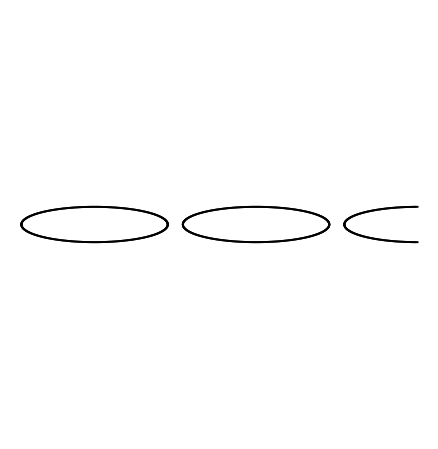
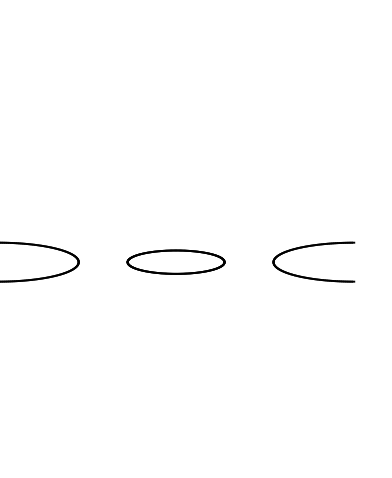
part: (255, 224) -> (175, 262), size x0.6

